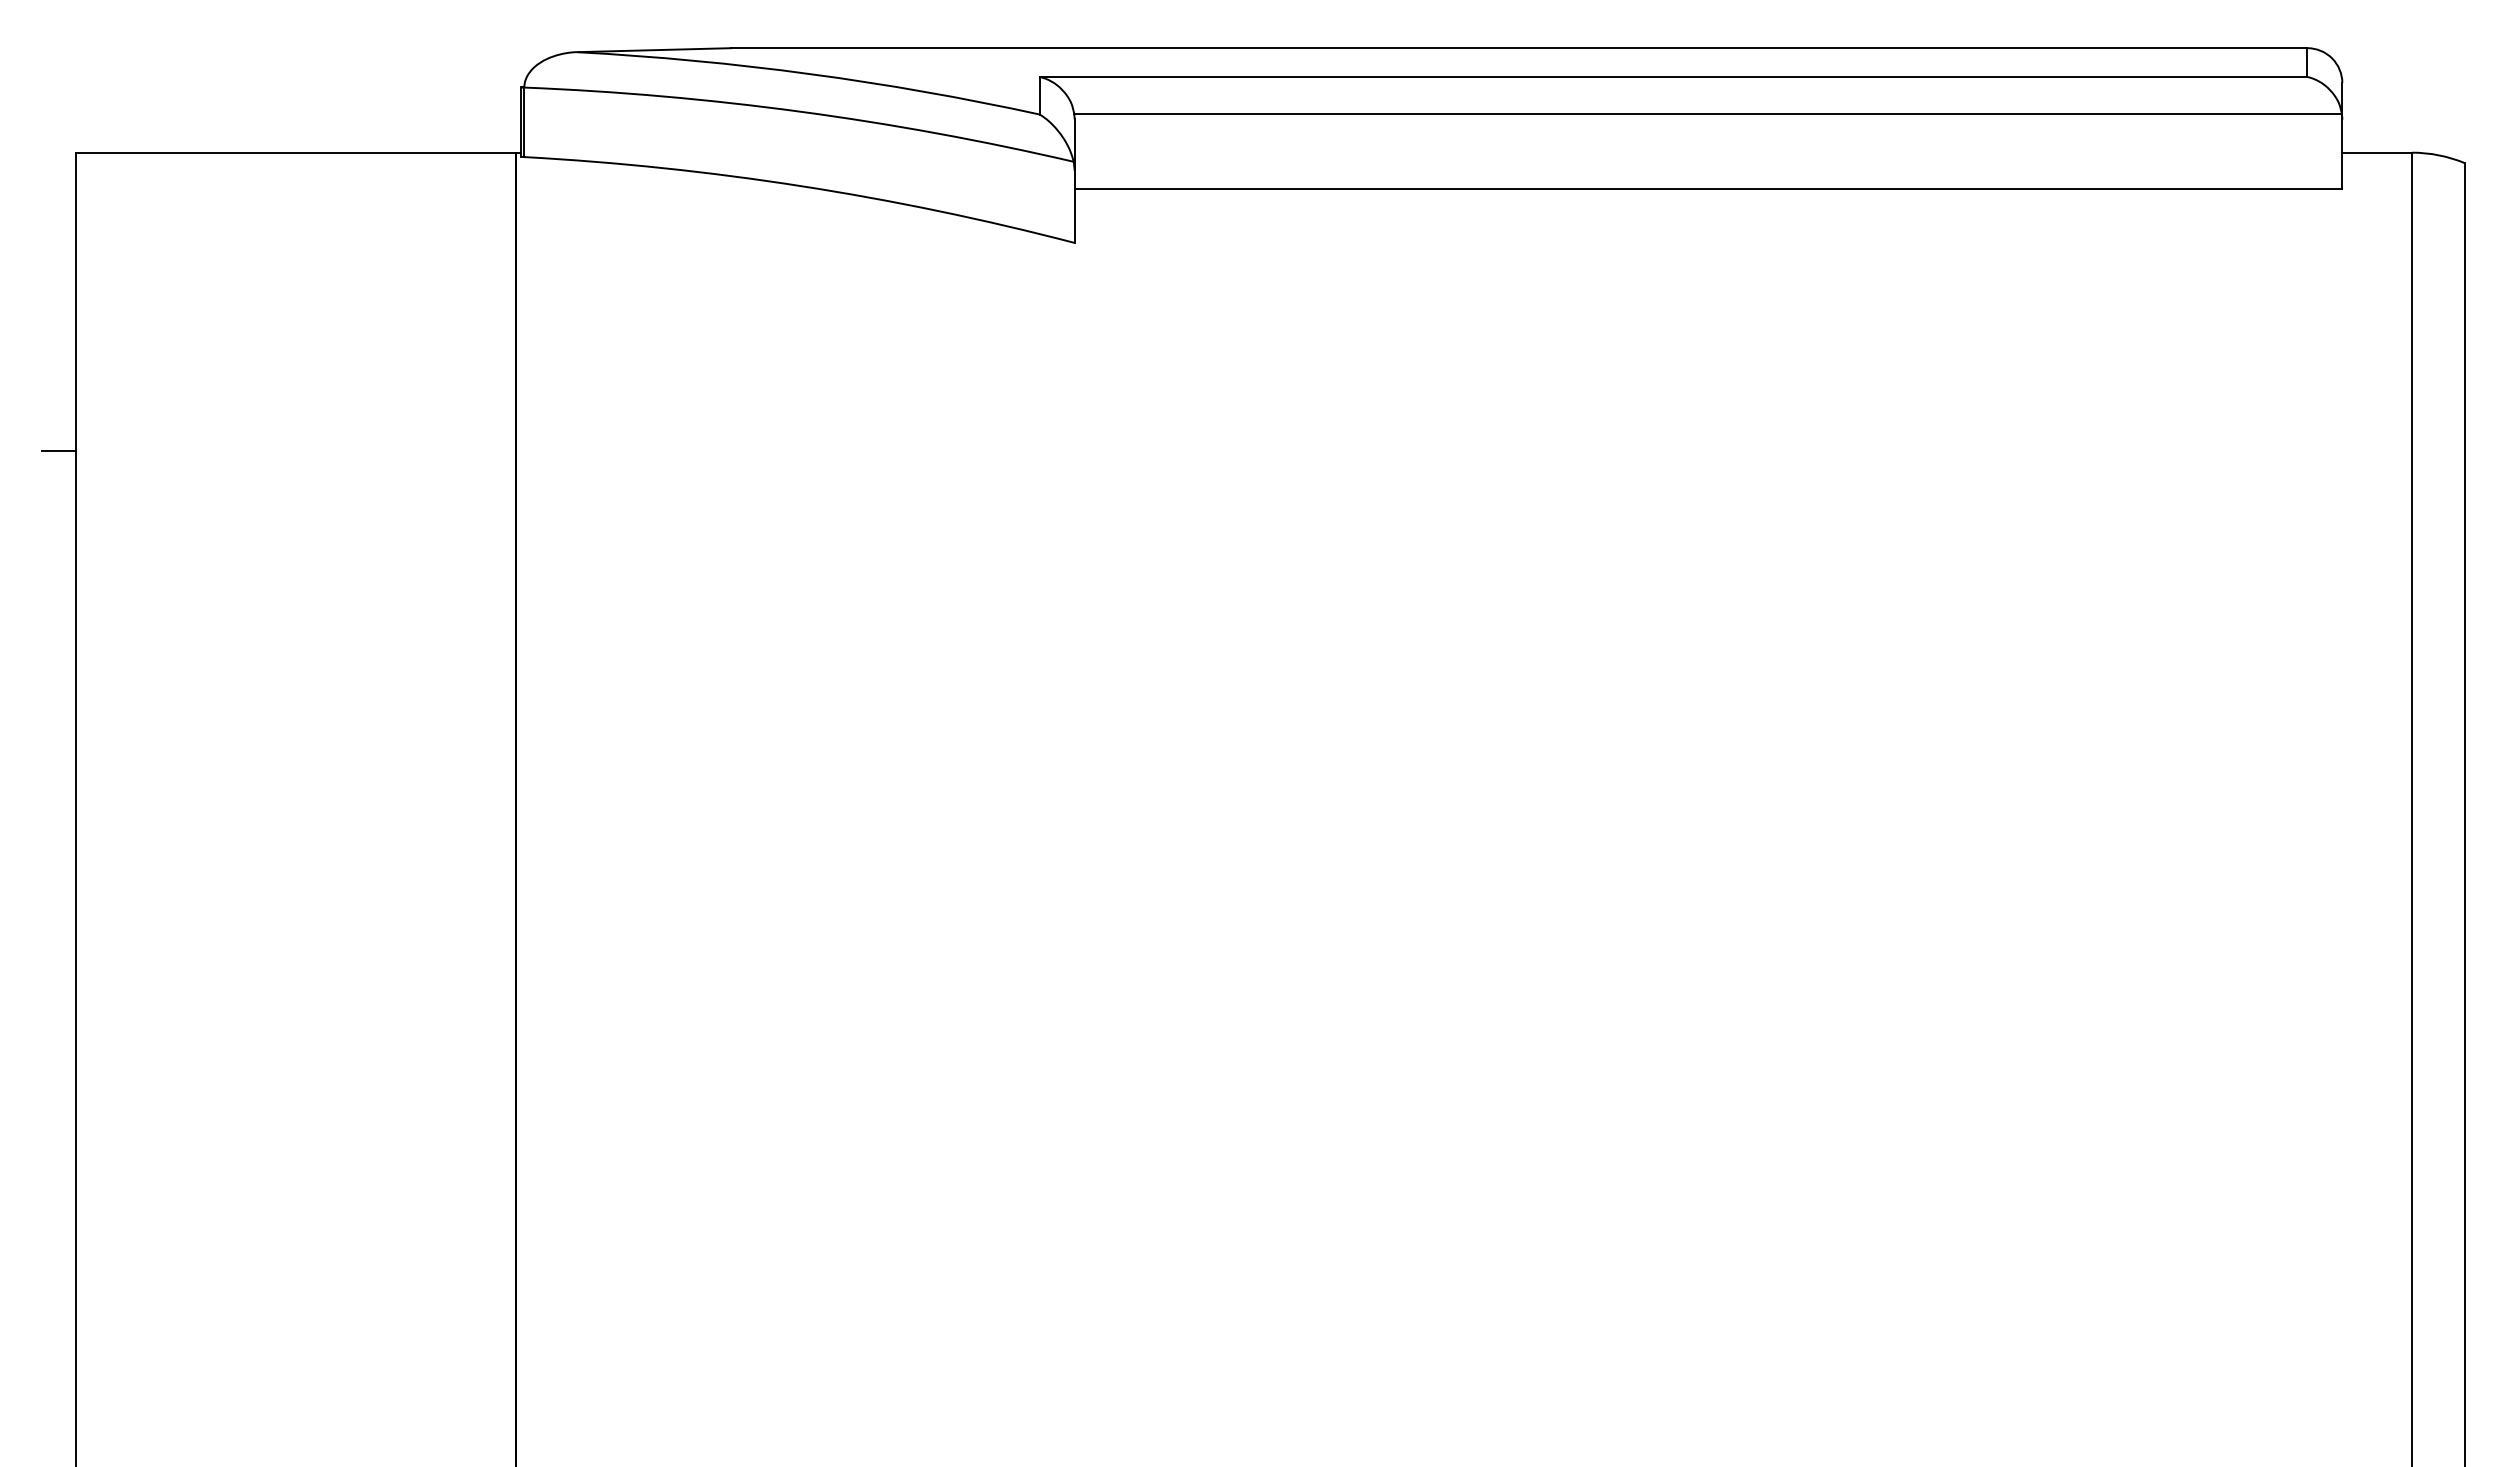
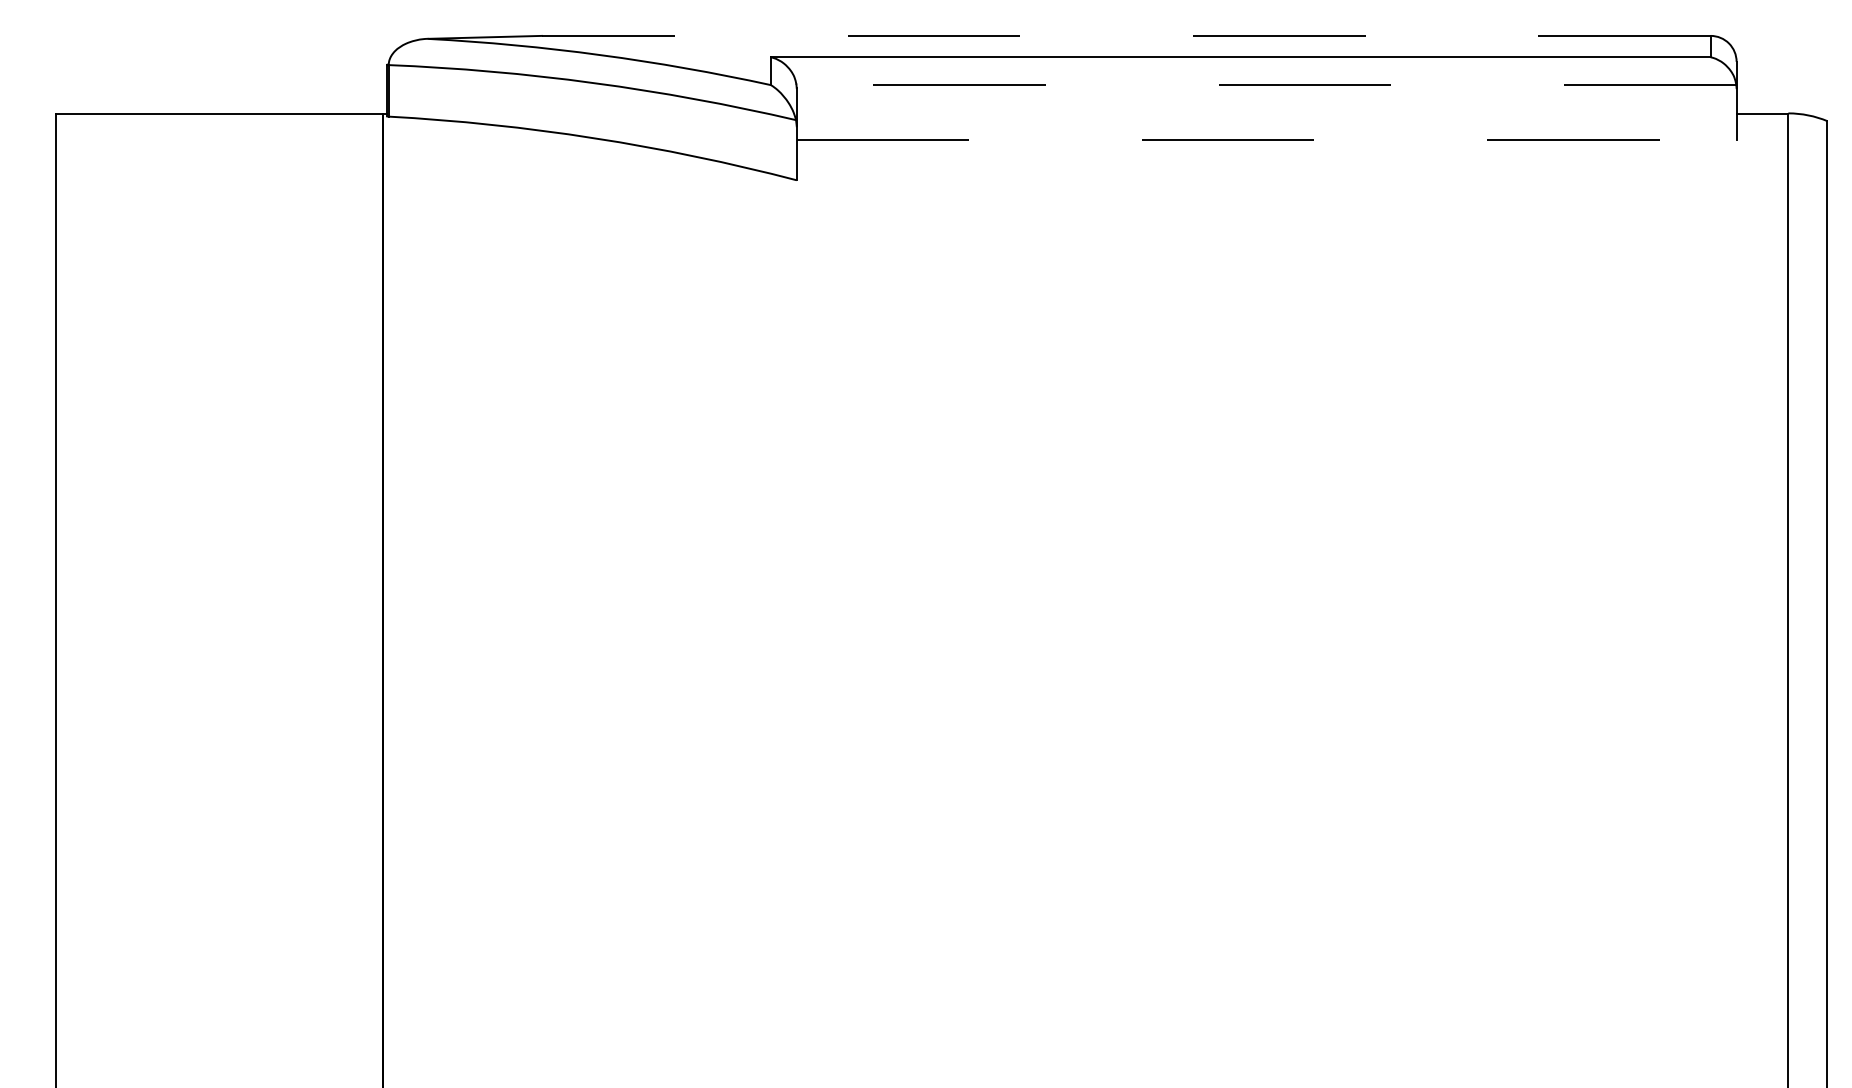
line: (1518, 48) -> (1125, 36), solid -> dashed
line: (1708, 113) -> (1266, 84), solid -> dashed
line: (1708, 189) -> (1266, 140), solid -> dashed
line: (59, 451) -> (44, 334), removed

